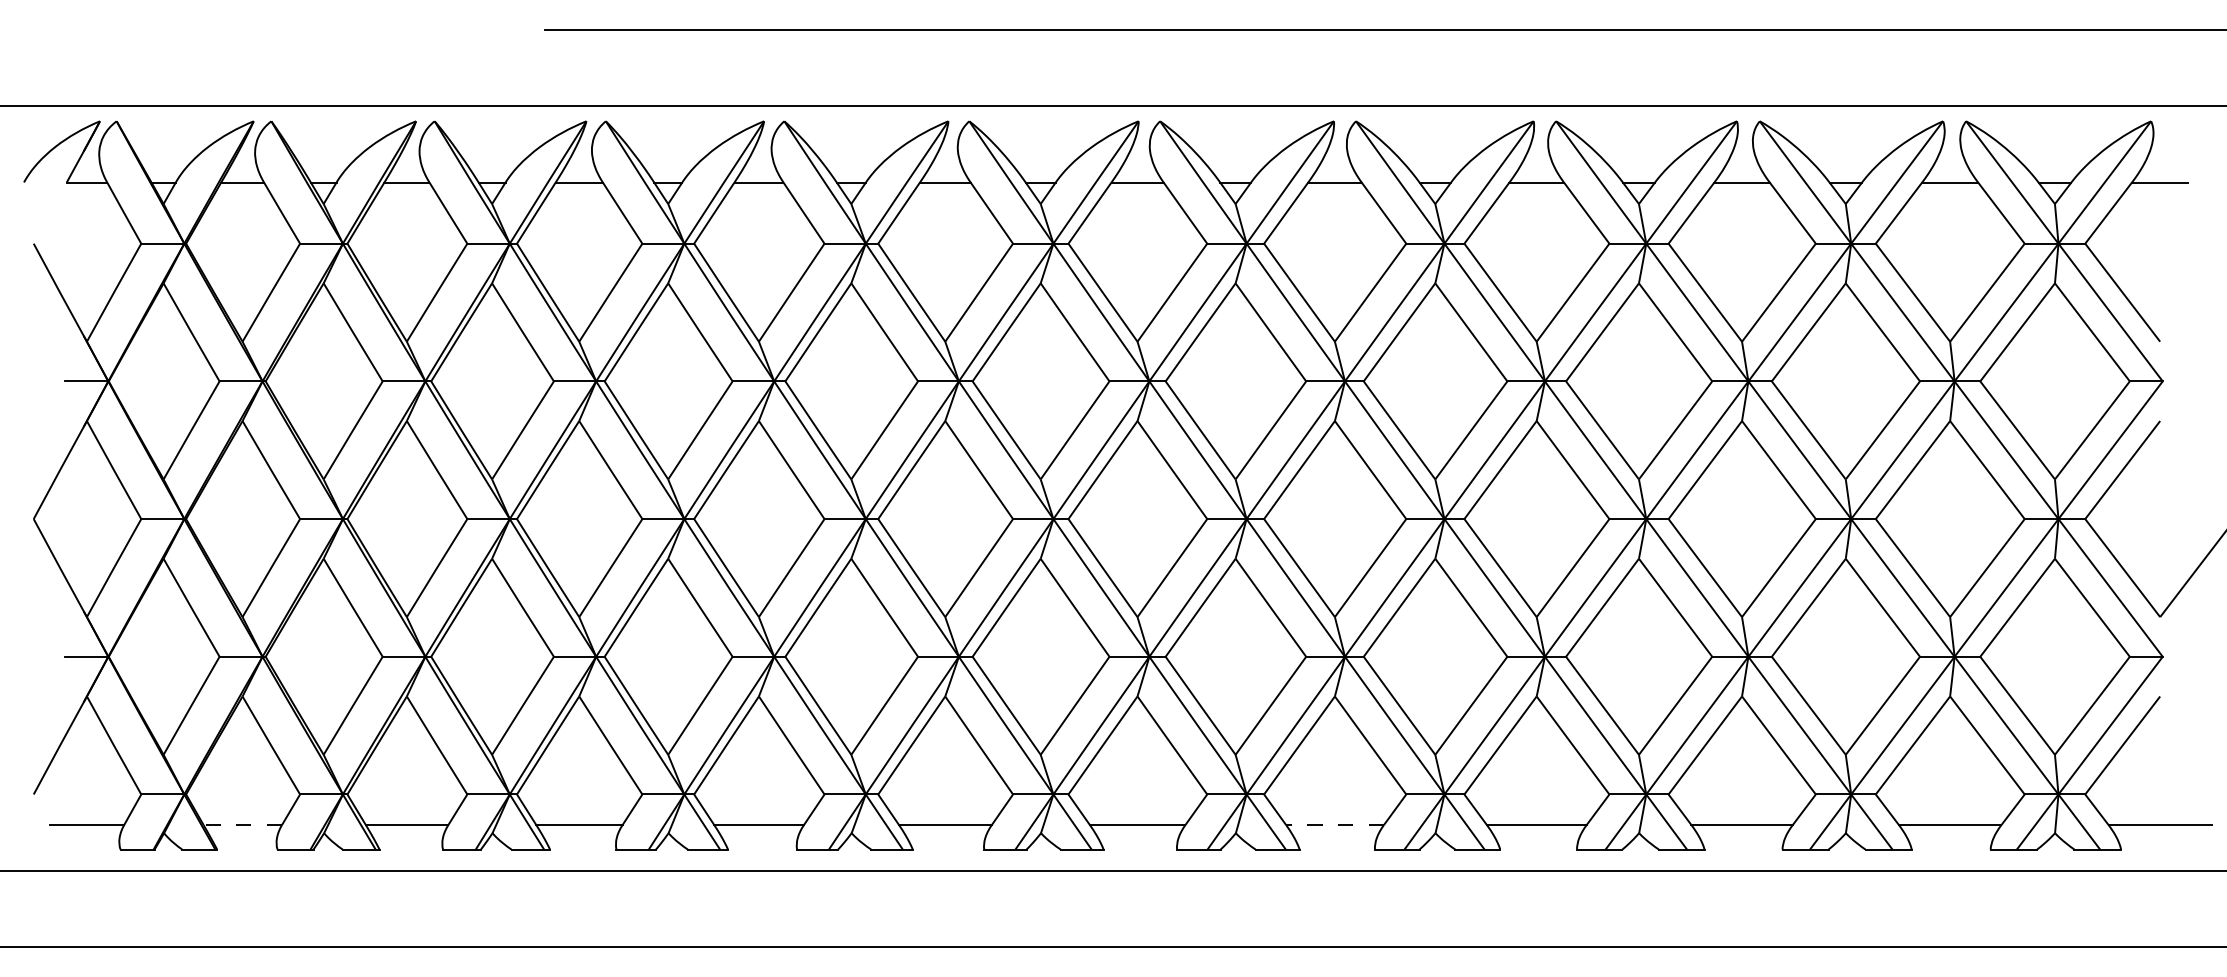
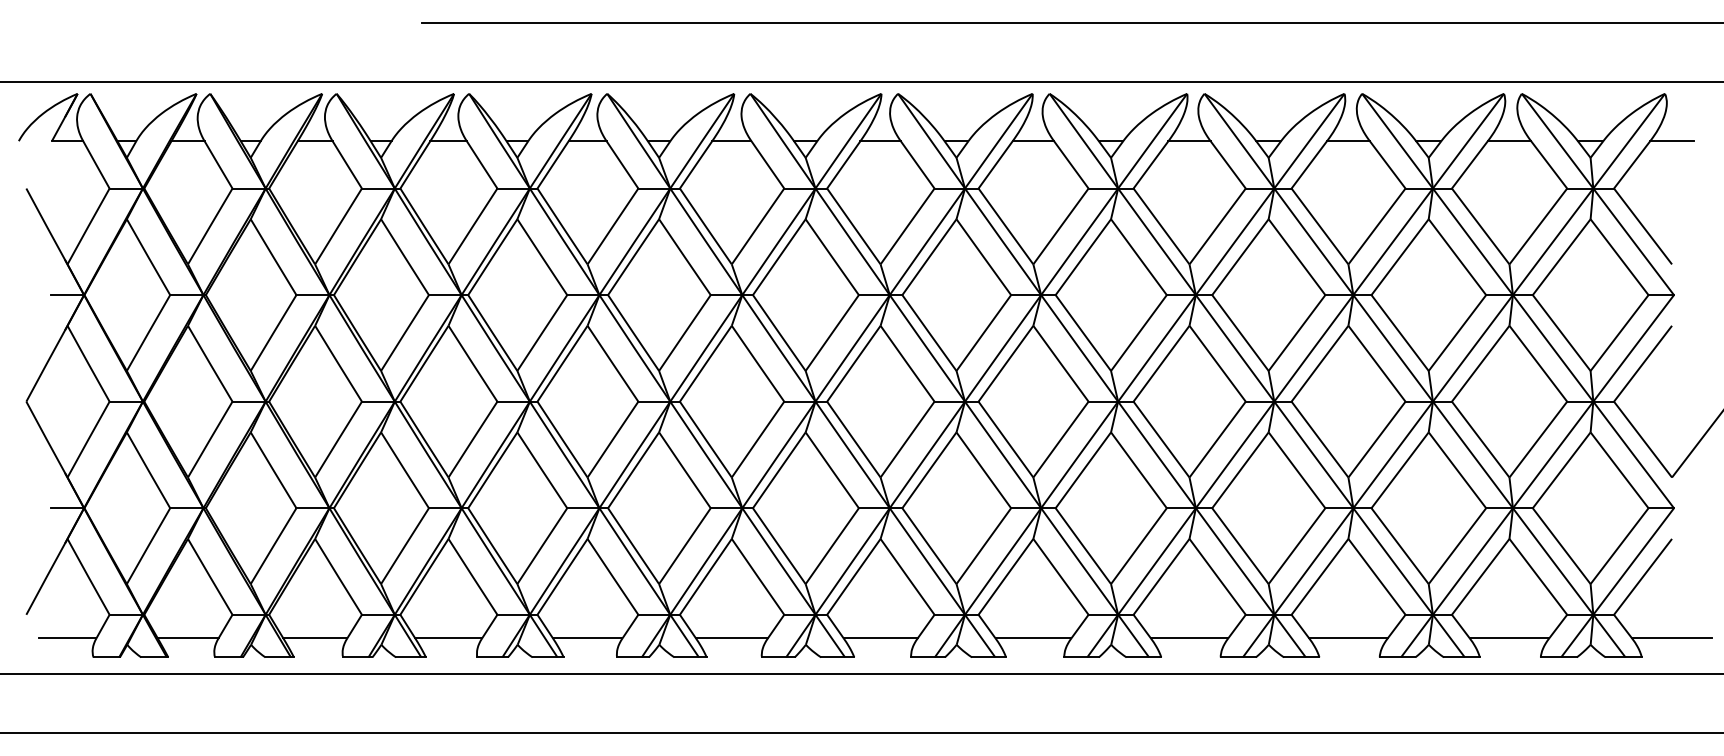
line: (242, 825) -> (187, 638), dashed -> solid
line: (1335, 825) -> (1033, 638), dashed -> solid

